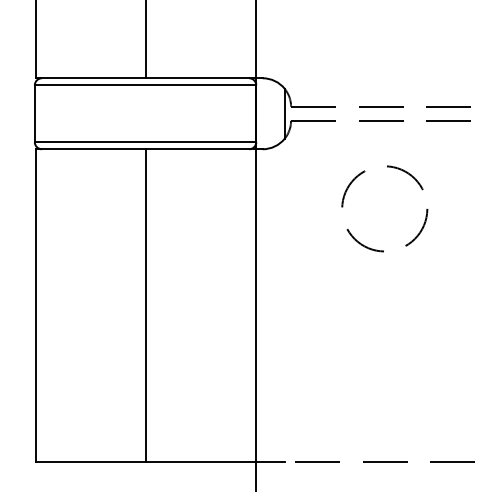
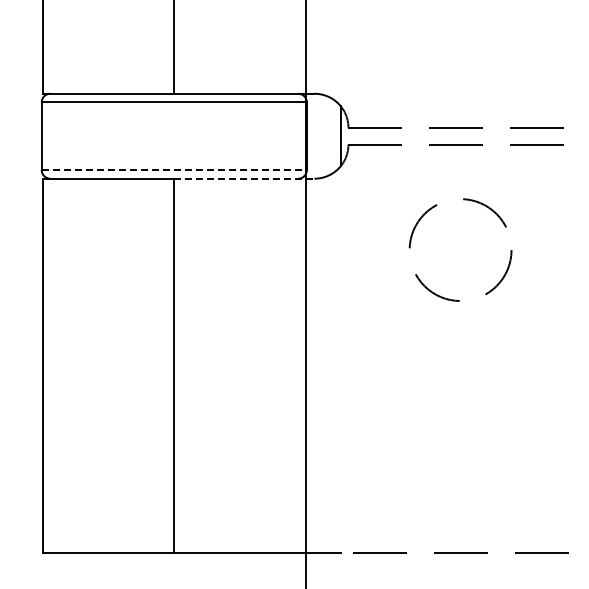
line: (145, 142) -> (174, 170), solid -> dashed
line: (204, 149) -> (244, 178), solid -> dashed

